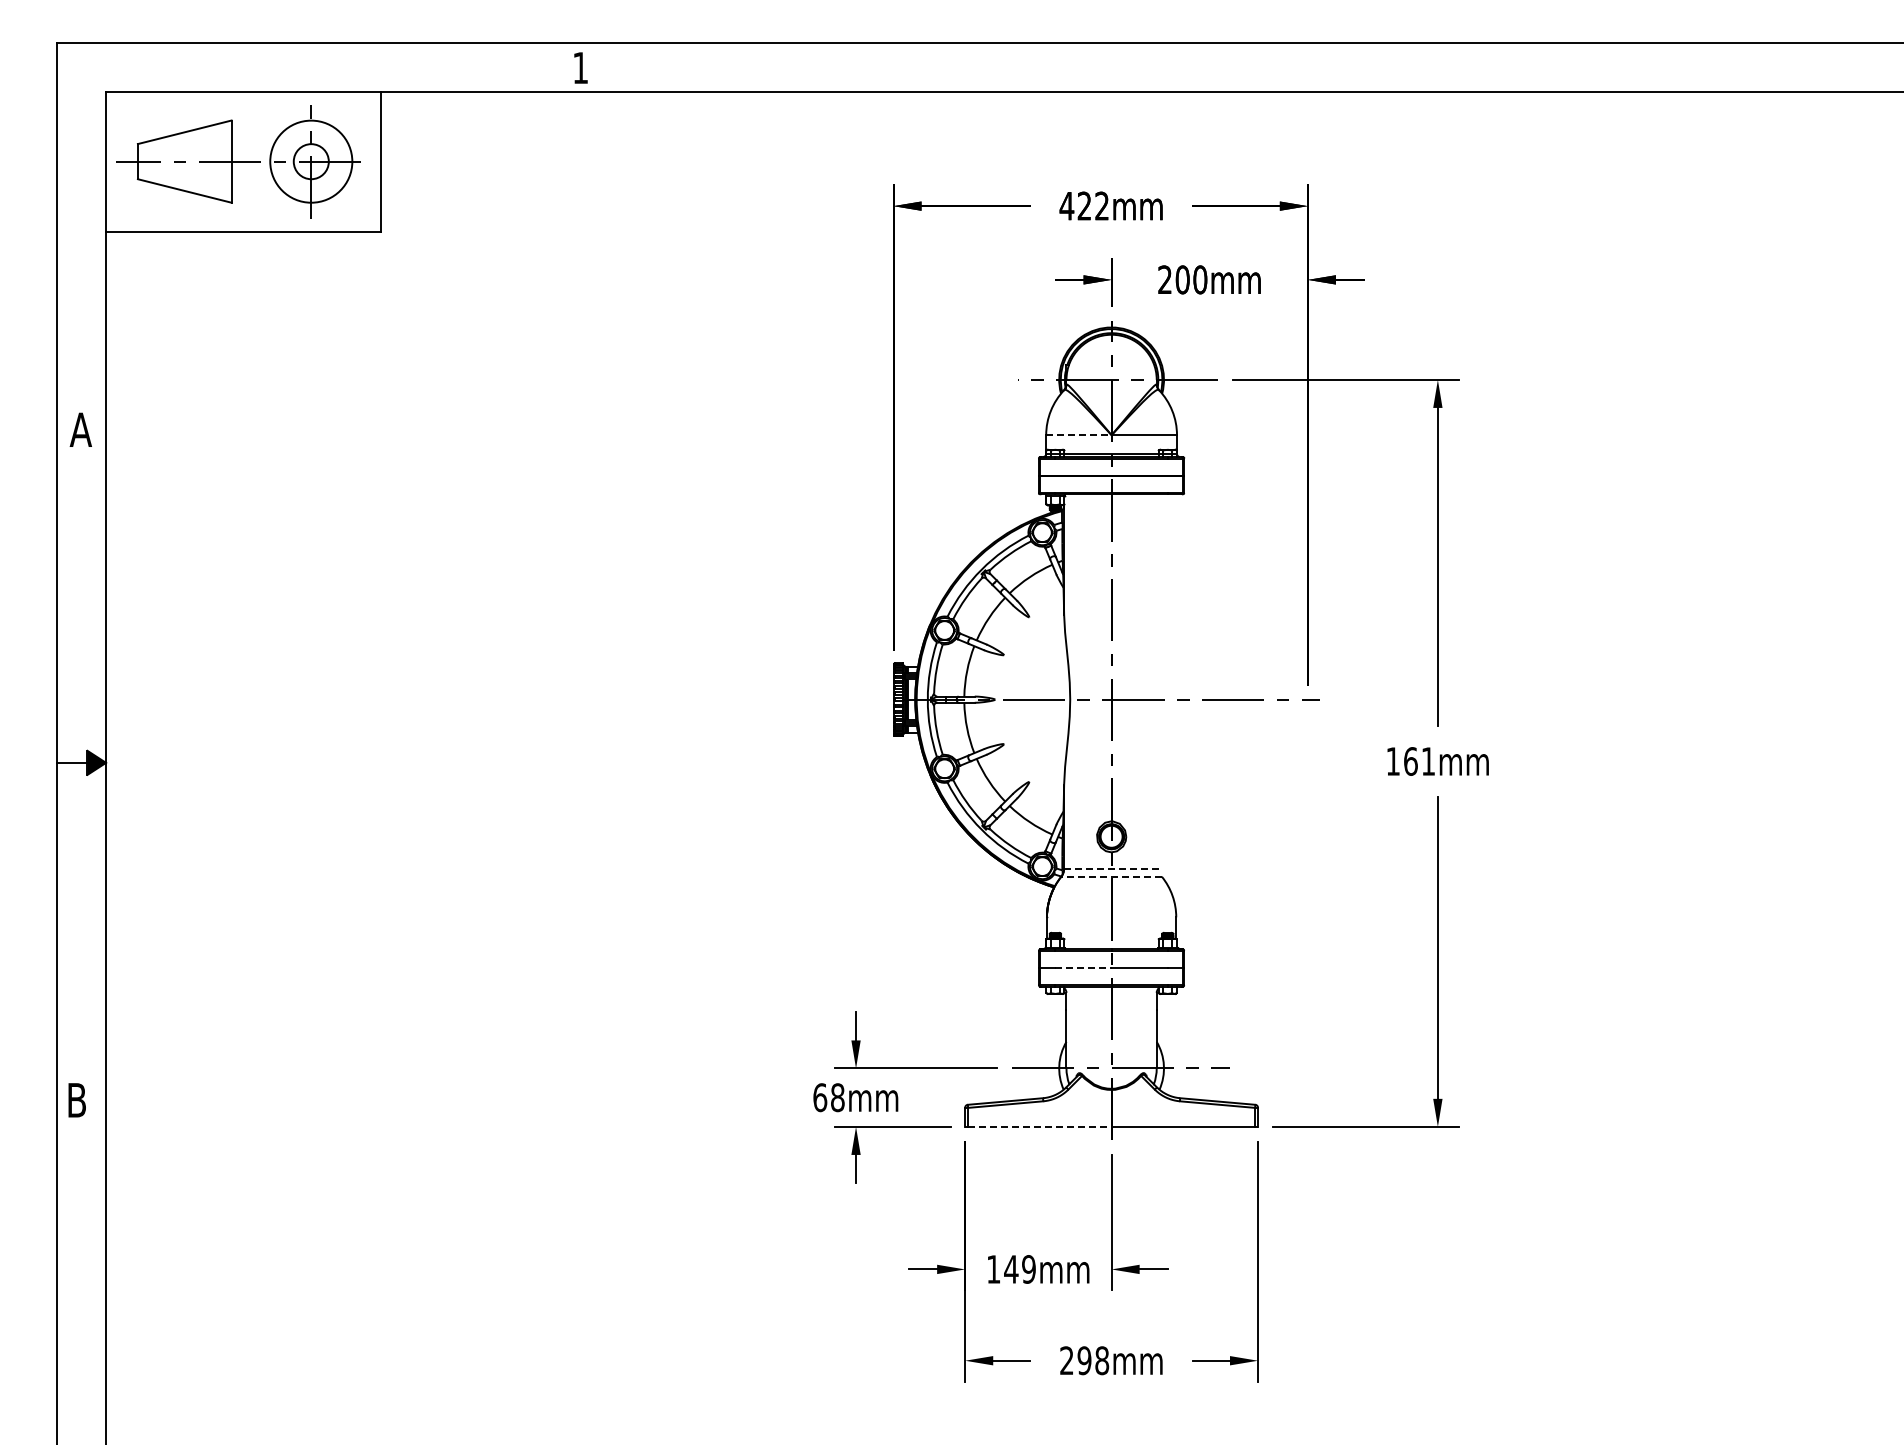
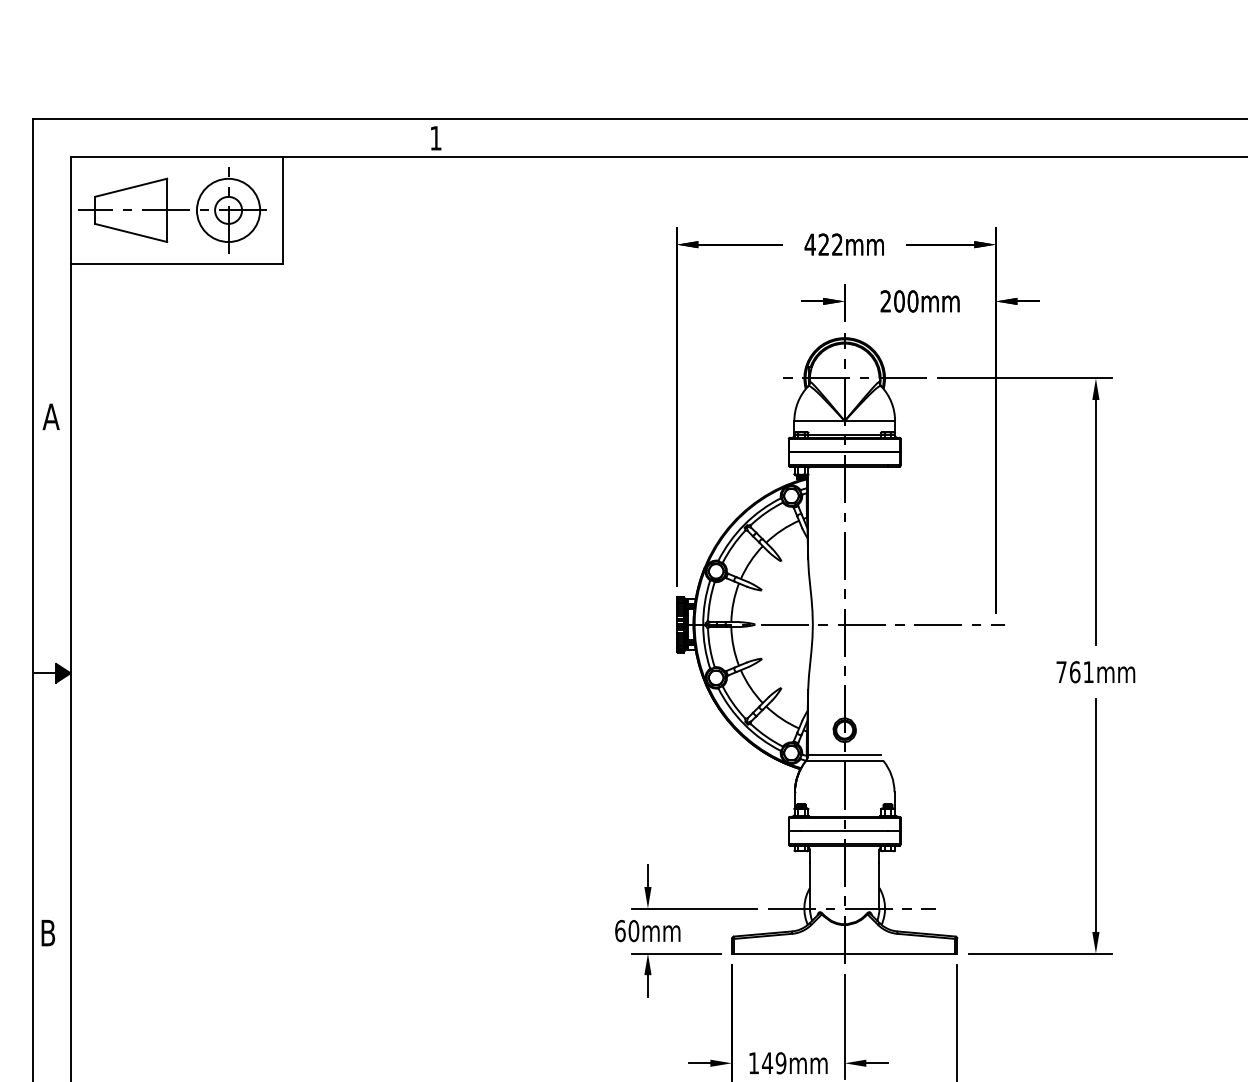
line: (1078, 435) -> (819, 421), dashed -> solid
text: (1392, 761) -> (1060, 672), 161mm -> 761mm
line: (1112, 868) -> (845, 754), dashed -> solid
line: (1111, 876) -> (844, 760), dashed -> solid
line: (1083, 968) -> (823, 831), dashed -> solid
text: (837, 1097) -> (633, 930), 68mm -> 60mm
line: (1039, 1126) -> (789, 953), dashed -> solid

